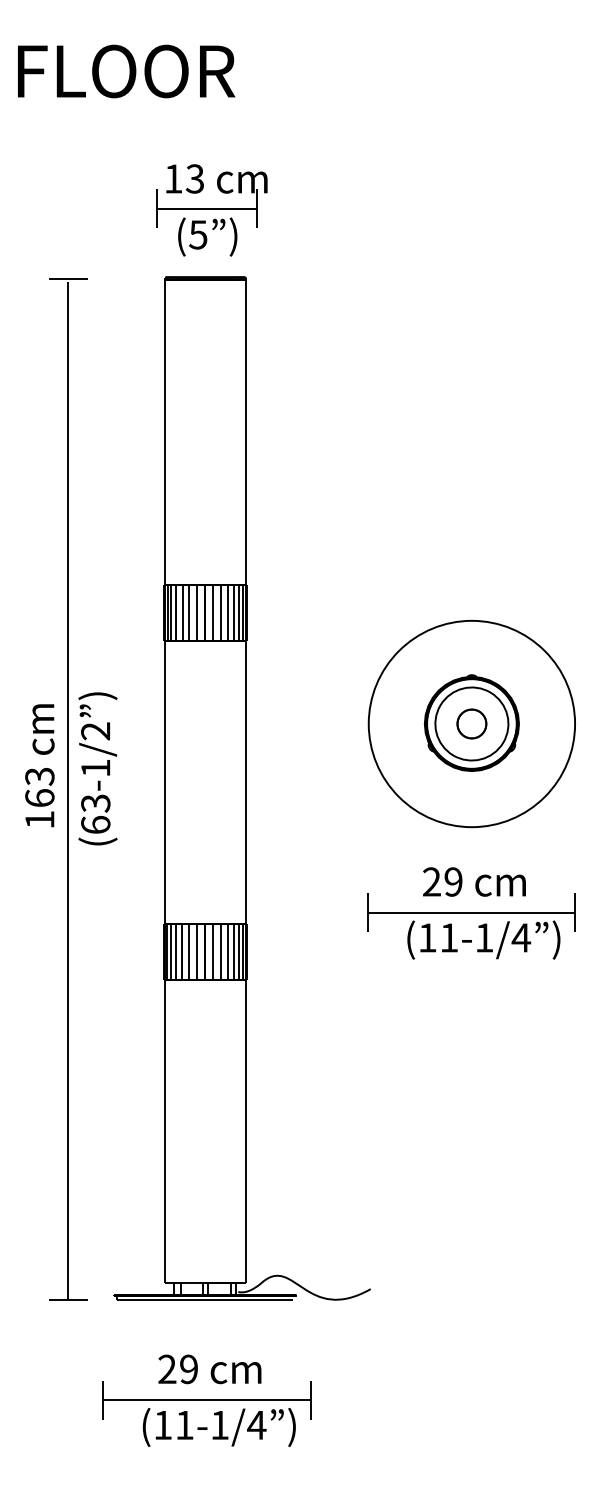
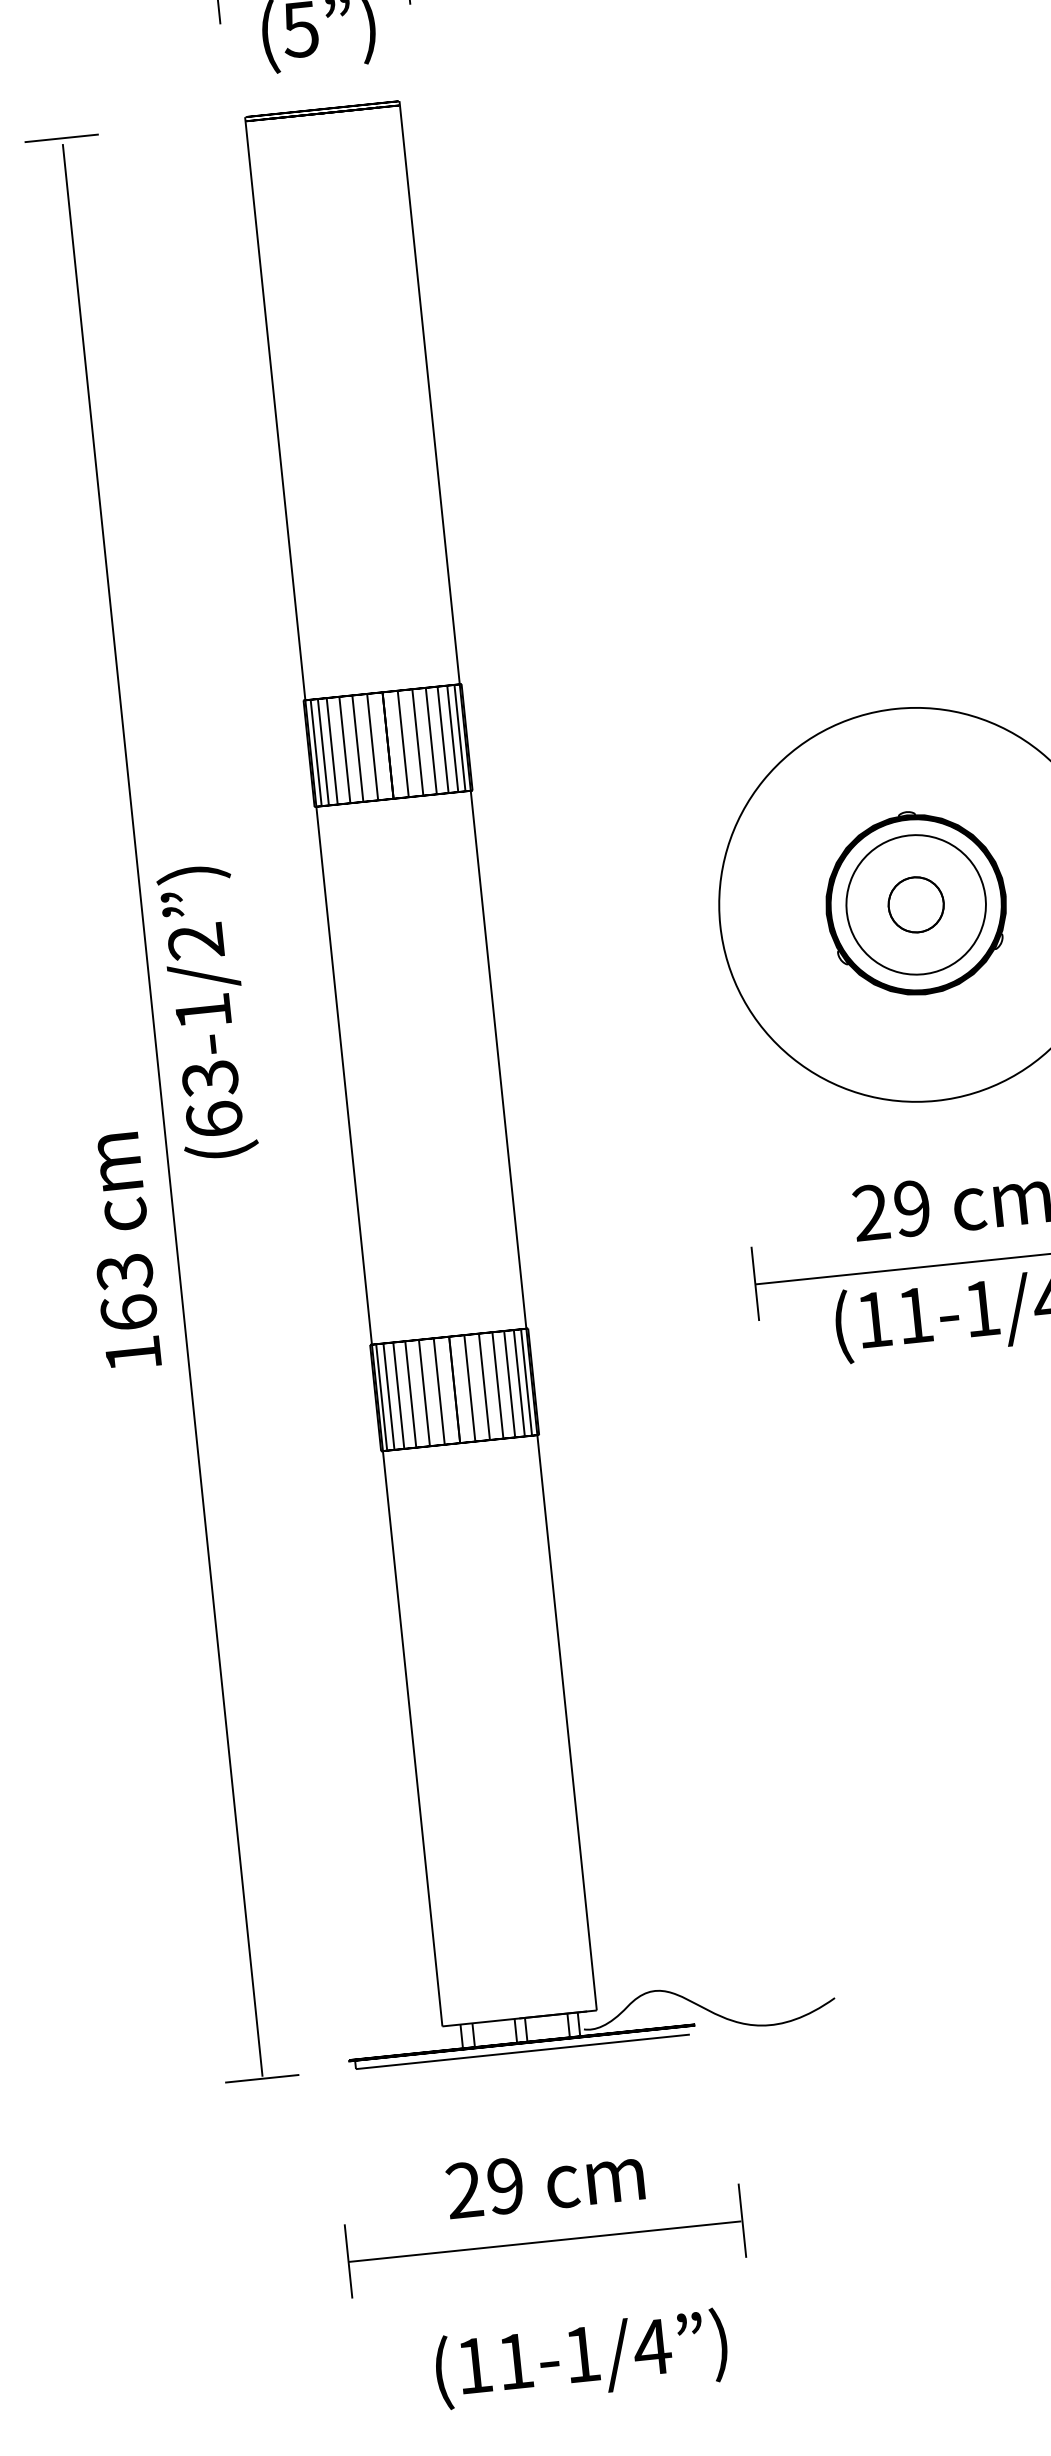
text: (39, 765) -> (121, 1250), moved
text: (97, 768) -> (206, 1011), moved
text: (218, 1427) -> (580, 2359), moved

